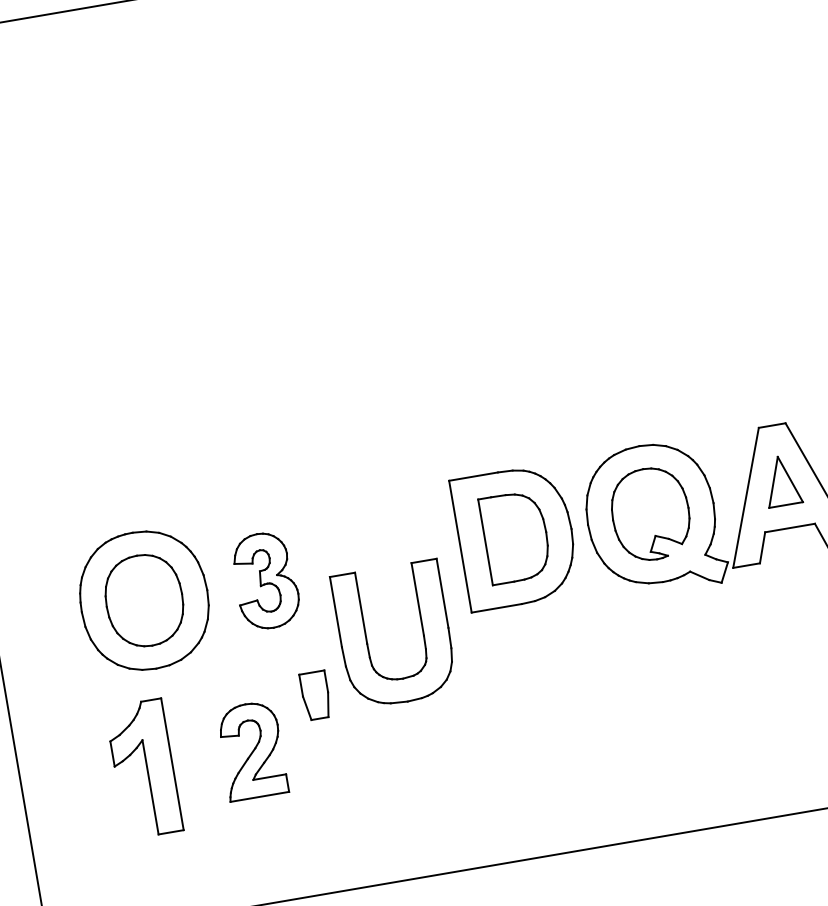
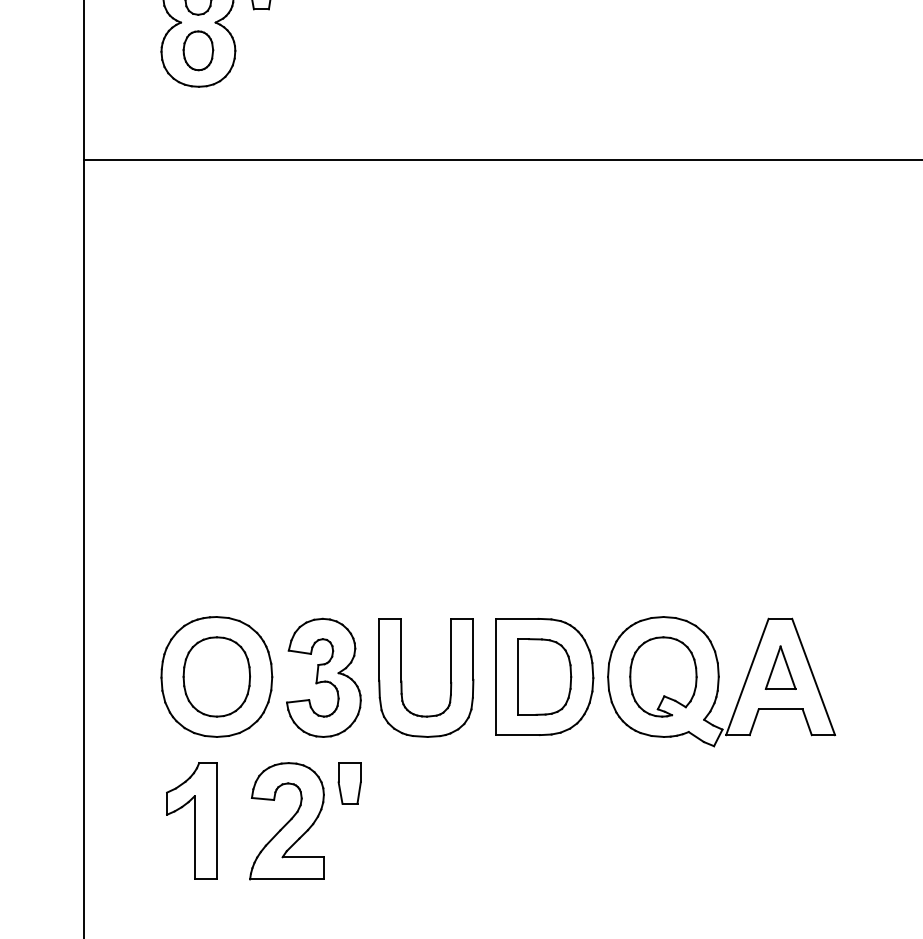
part: (265, 580) -> (323, 677), size x1.43
part: (422, 629) -> (450, 677), moved
part: (251, 751) -> (286, 821), size x1.43

